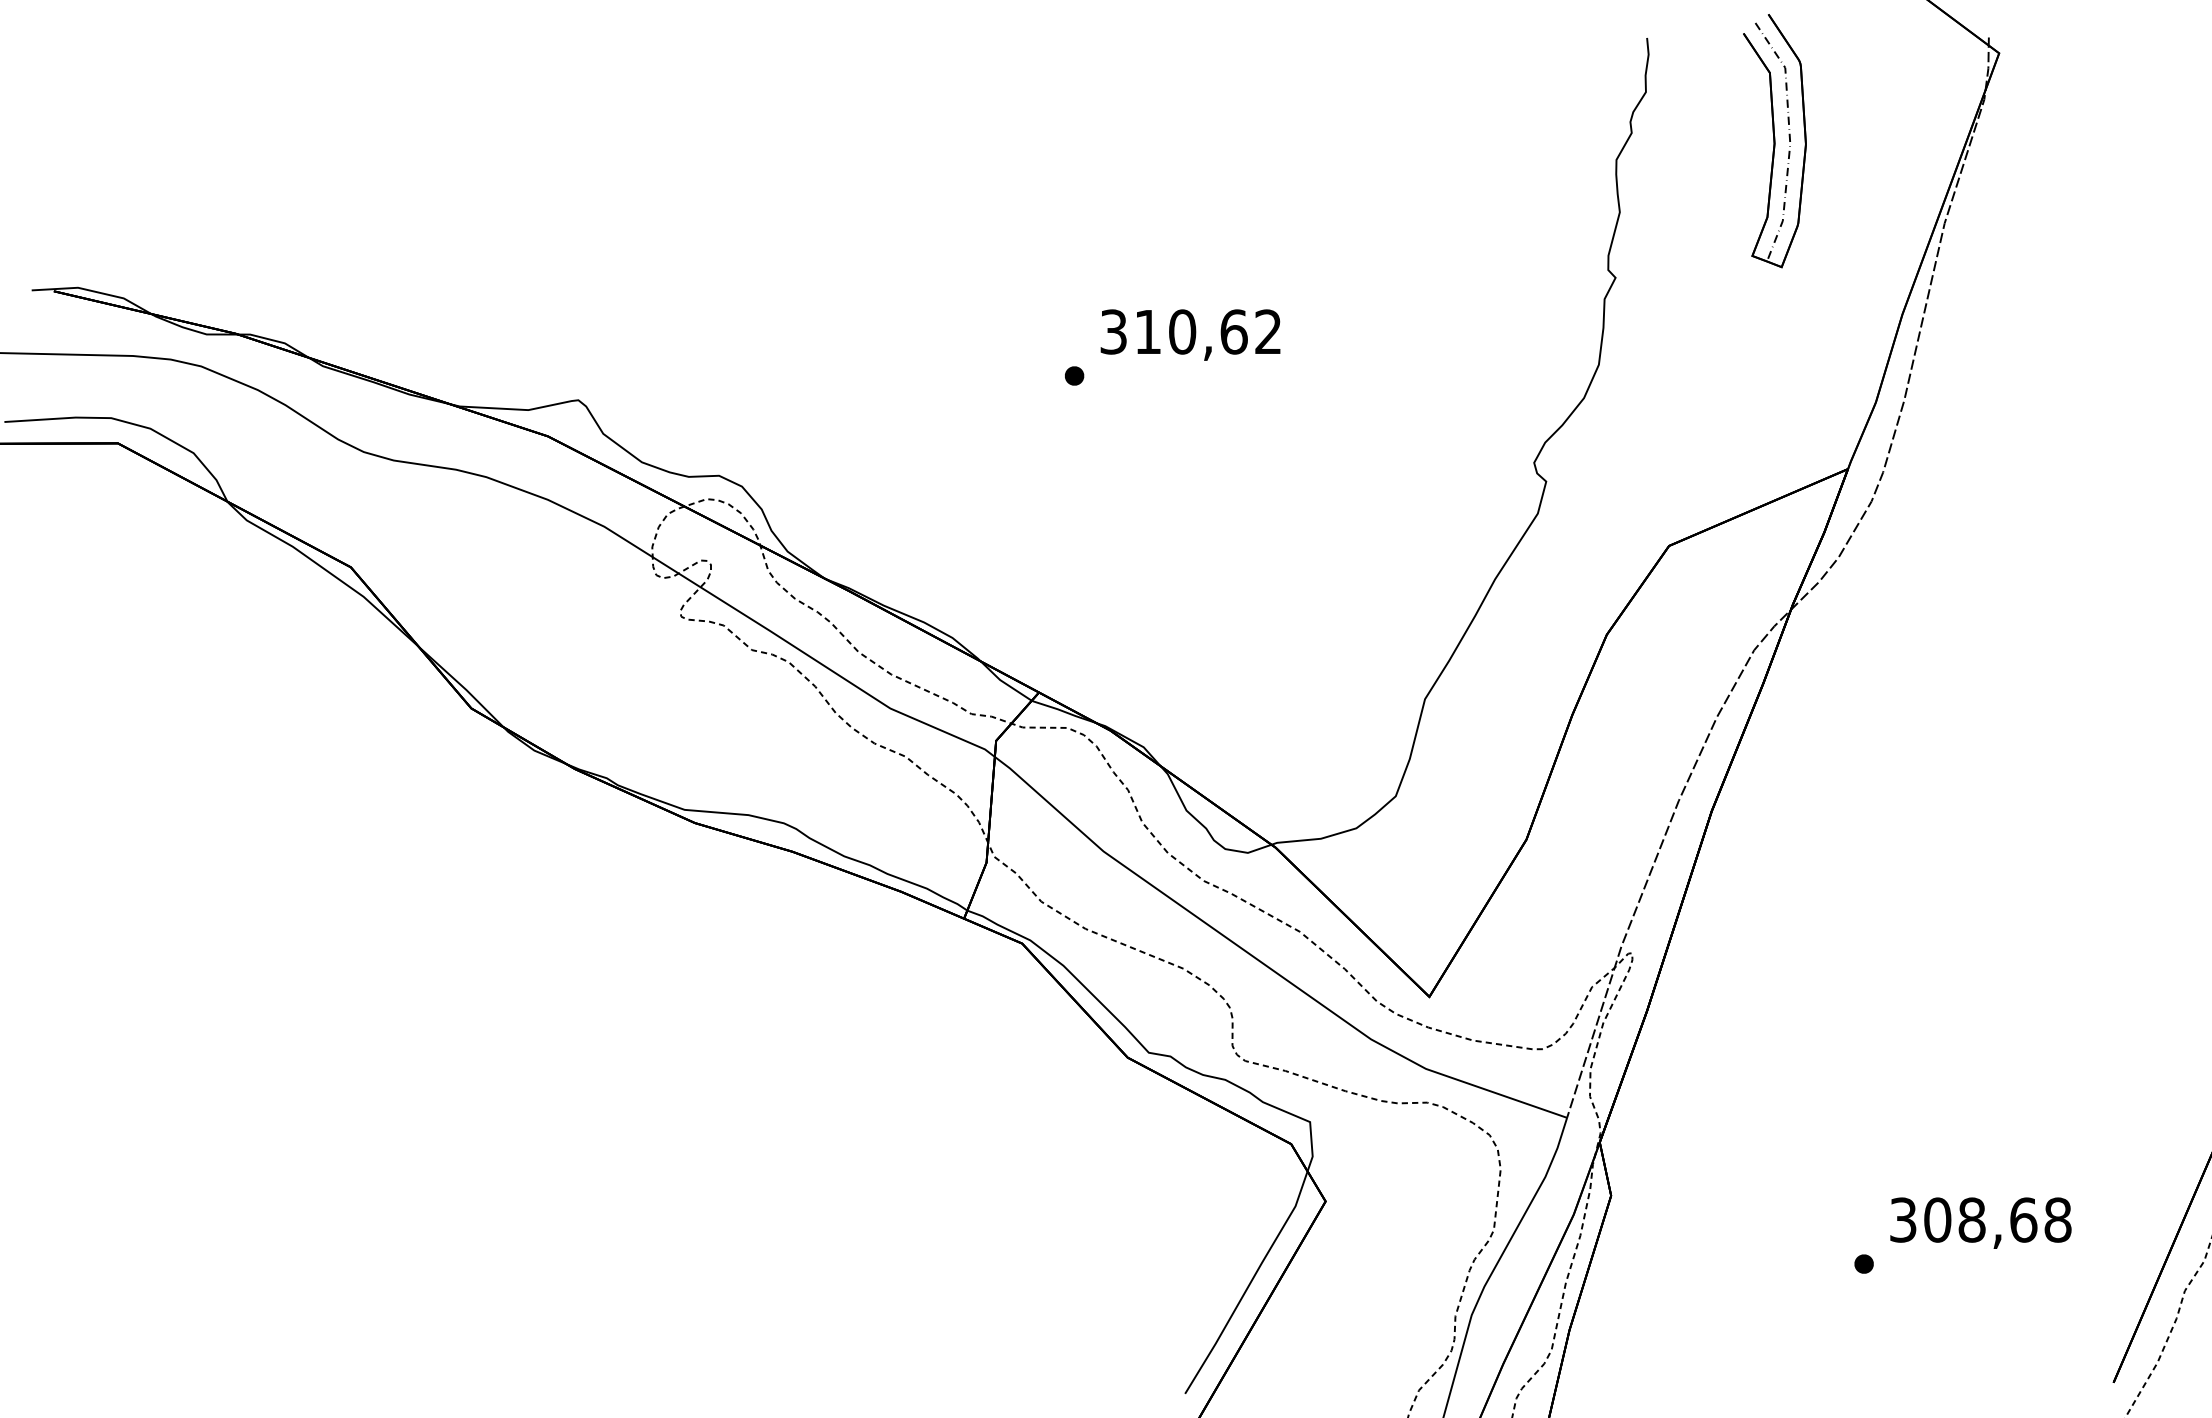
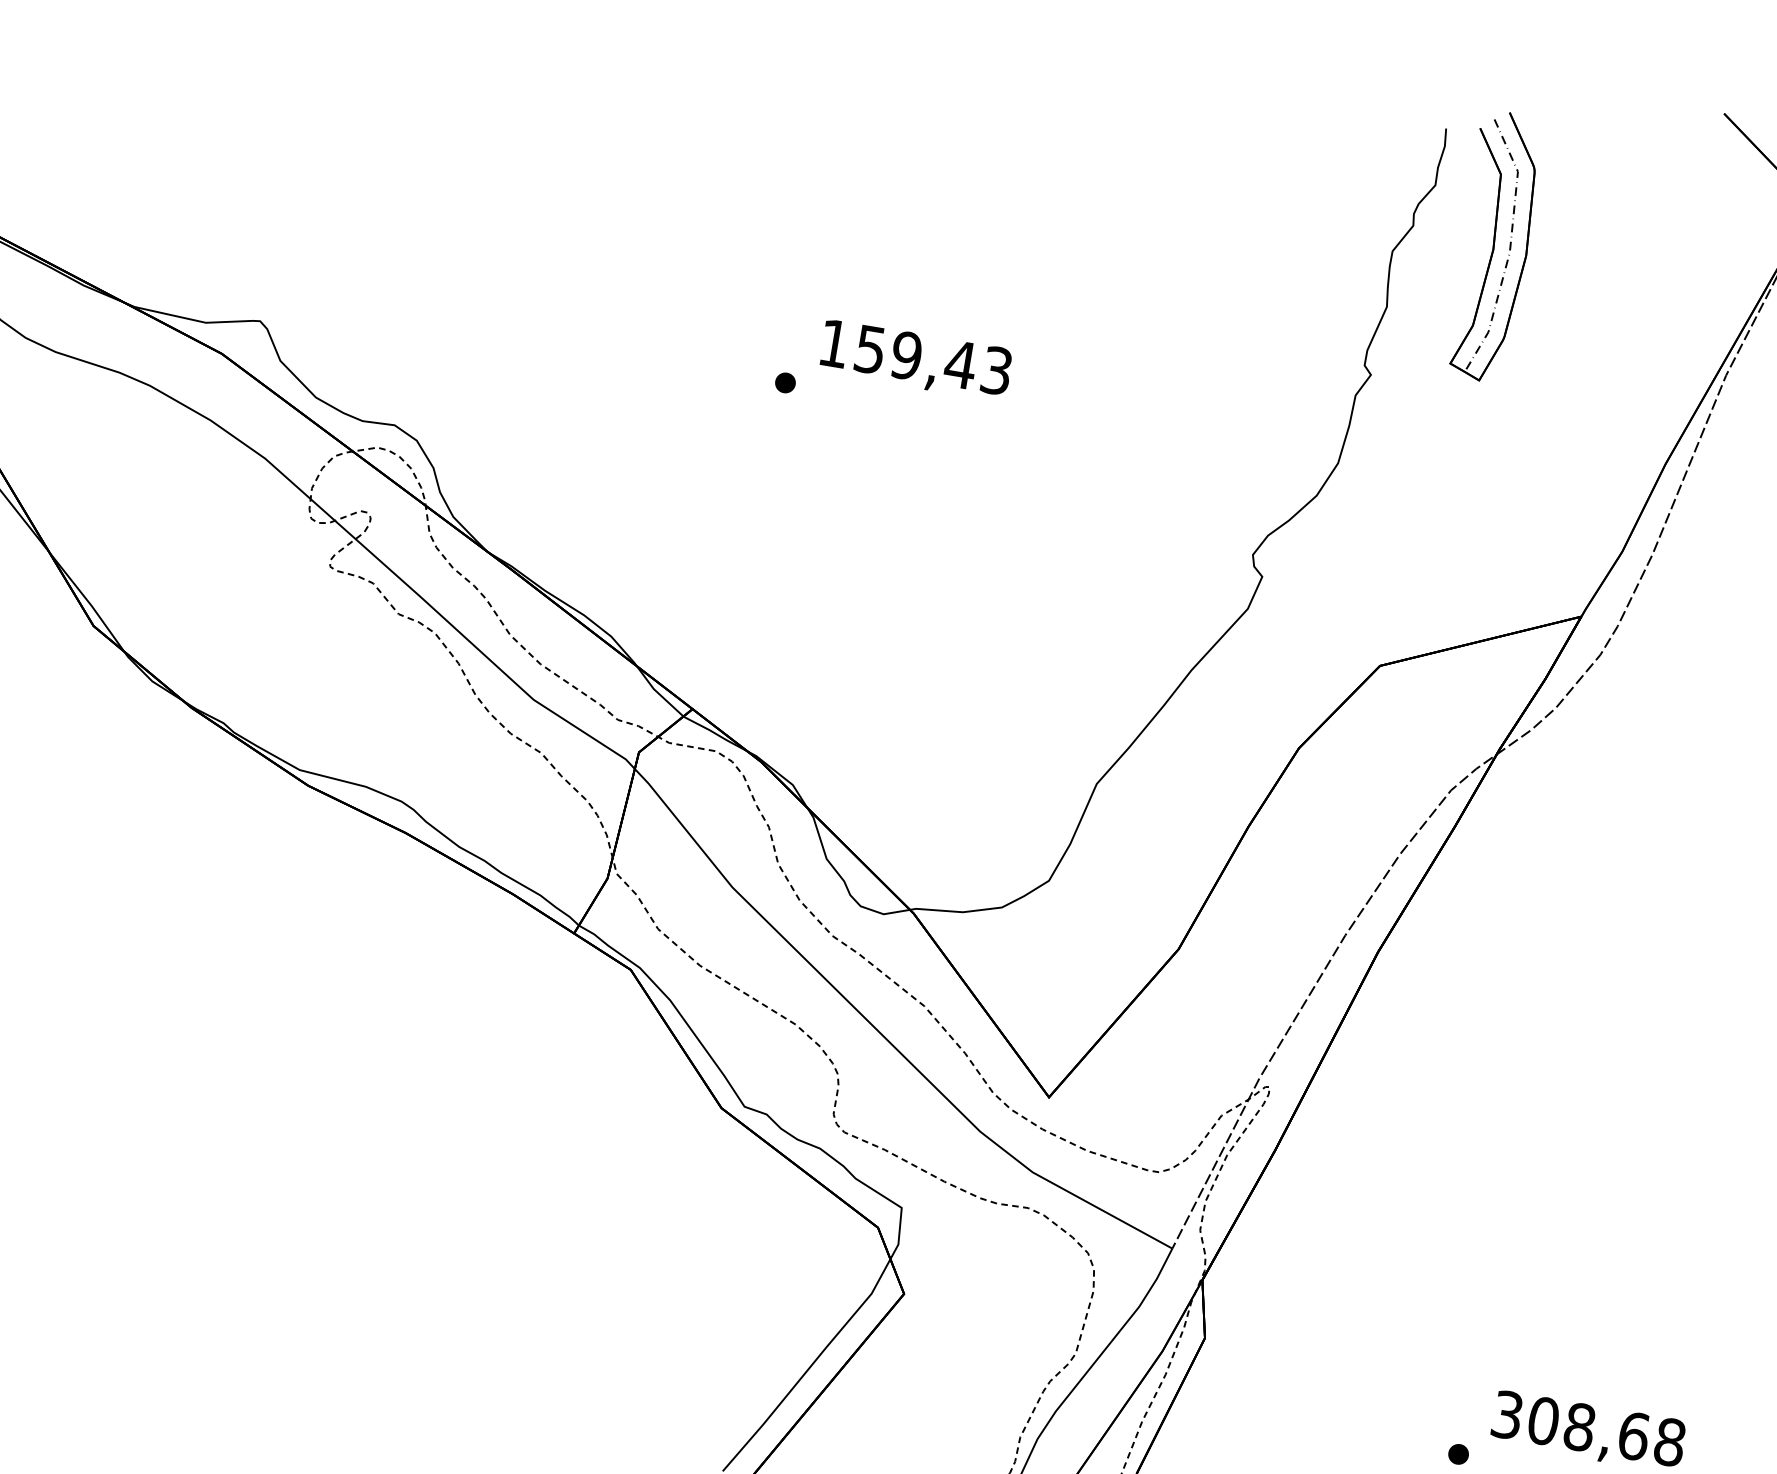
part: (1774, 141) -> (1493, 247), moved
text: (1190, 331) -> (915, 356), 310,62 -> 159,43

